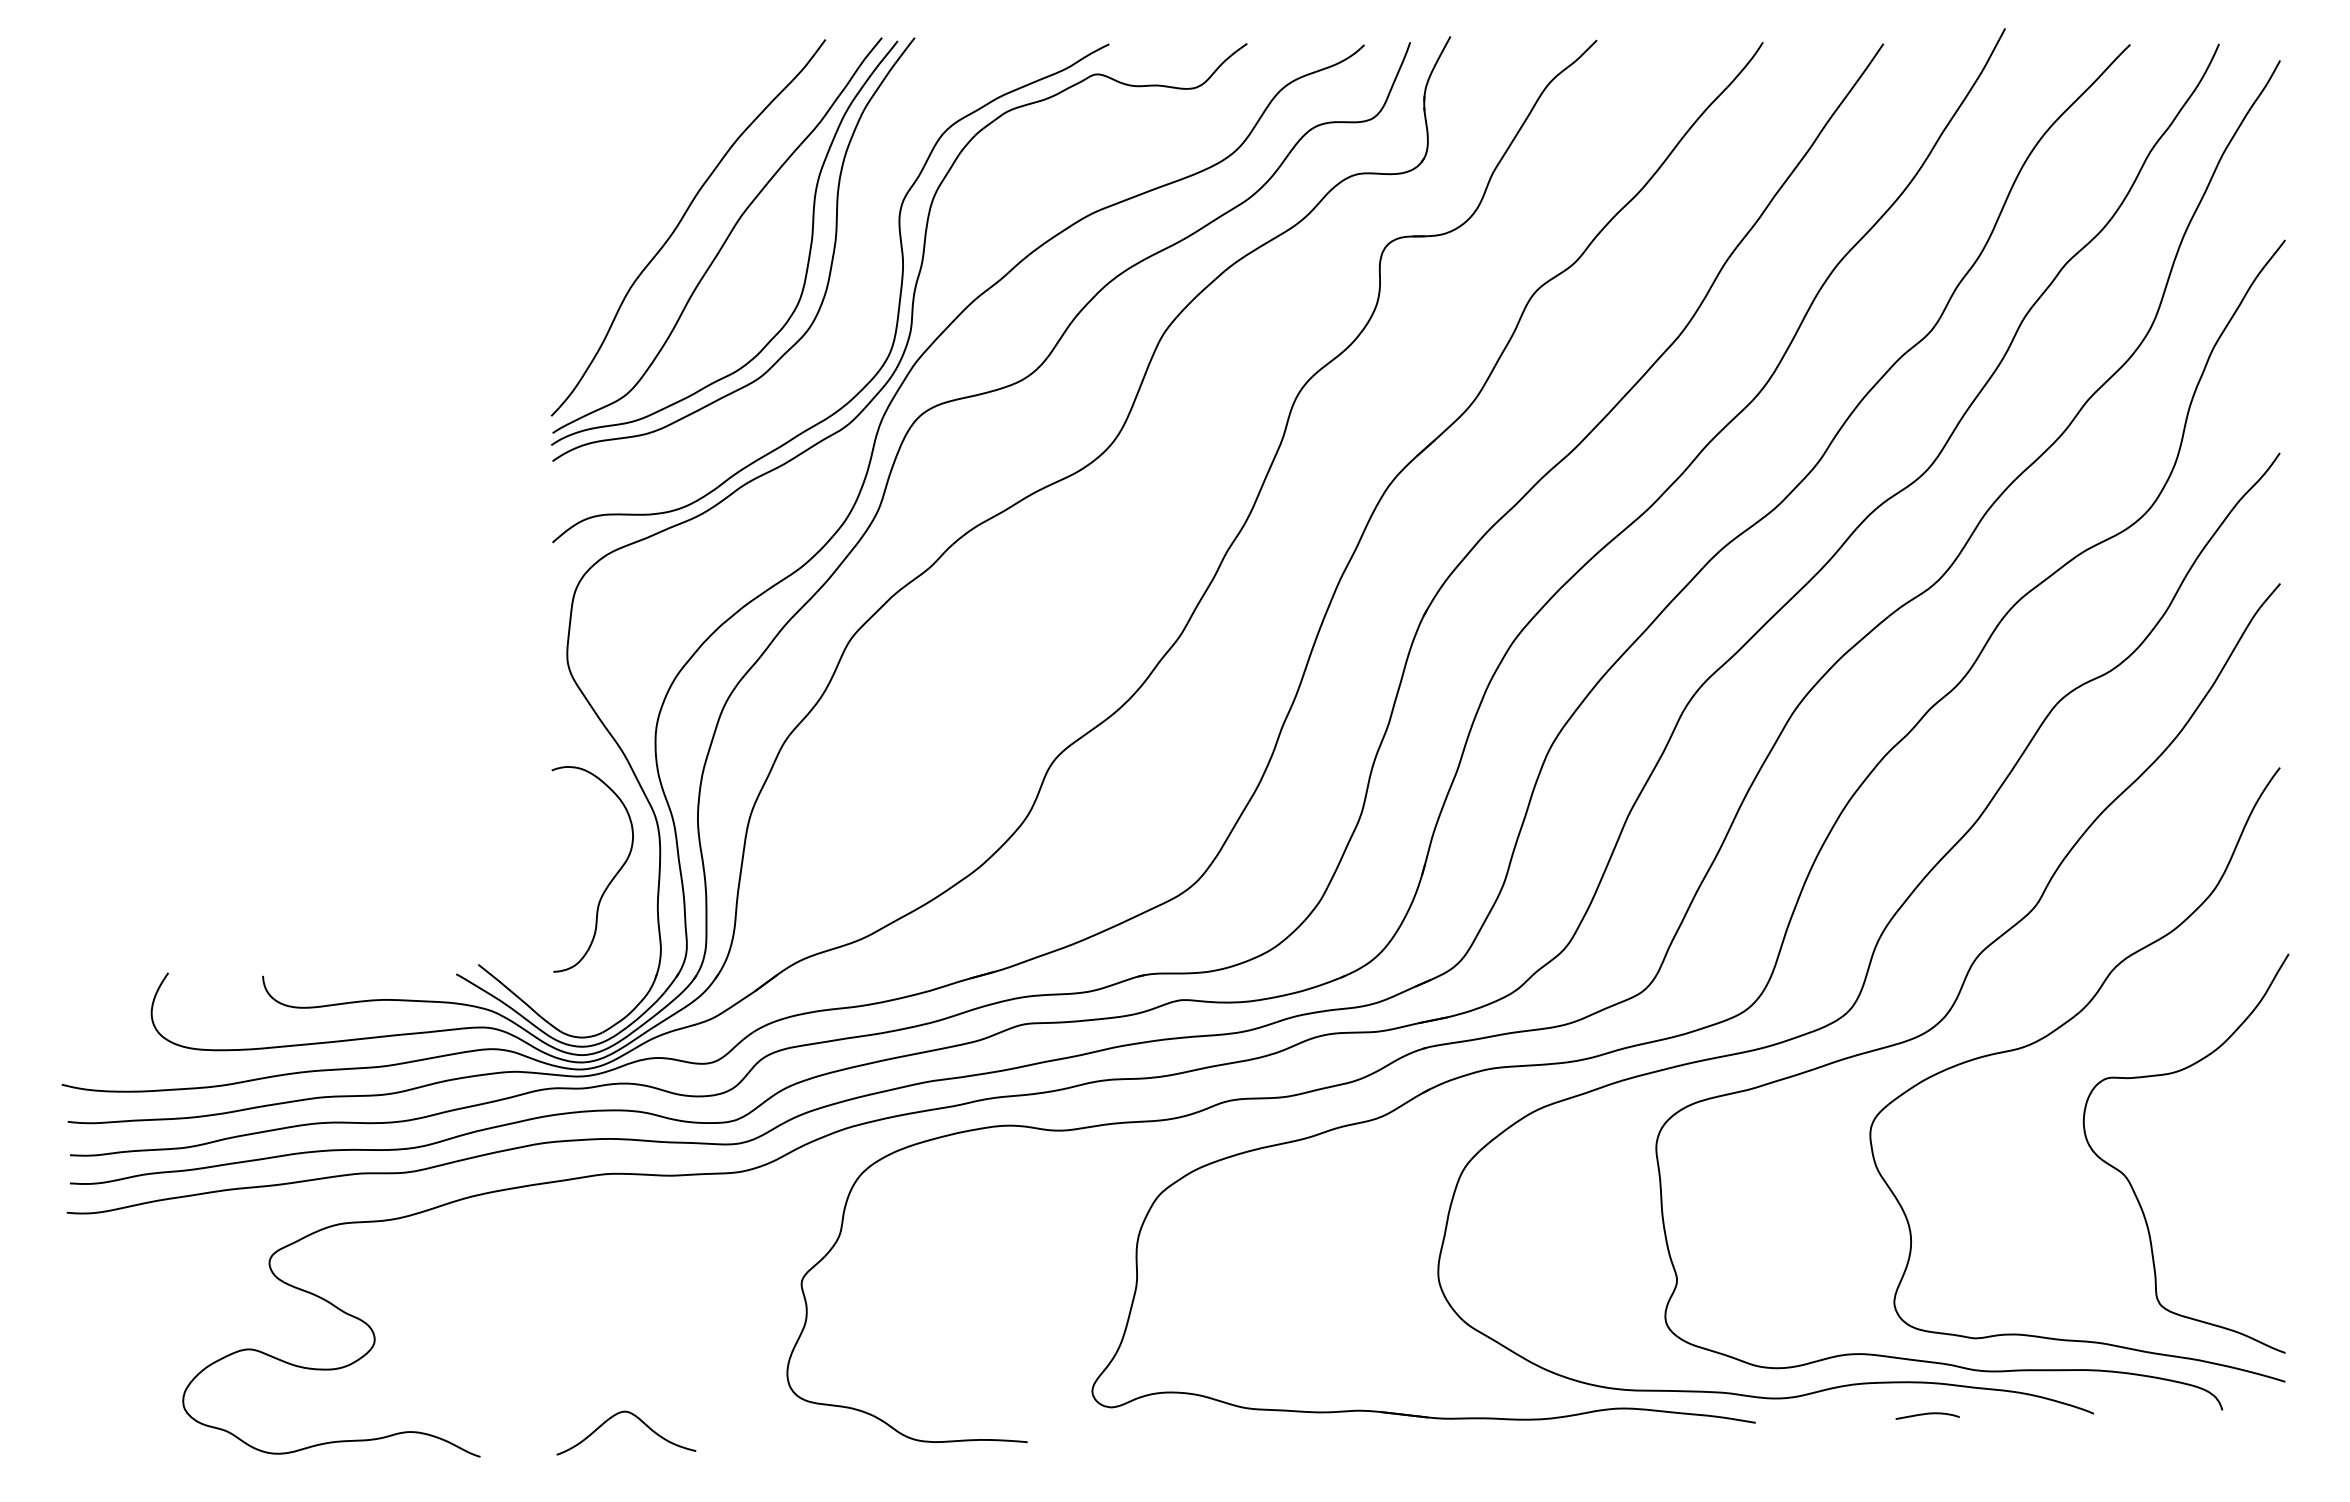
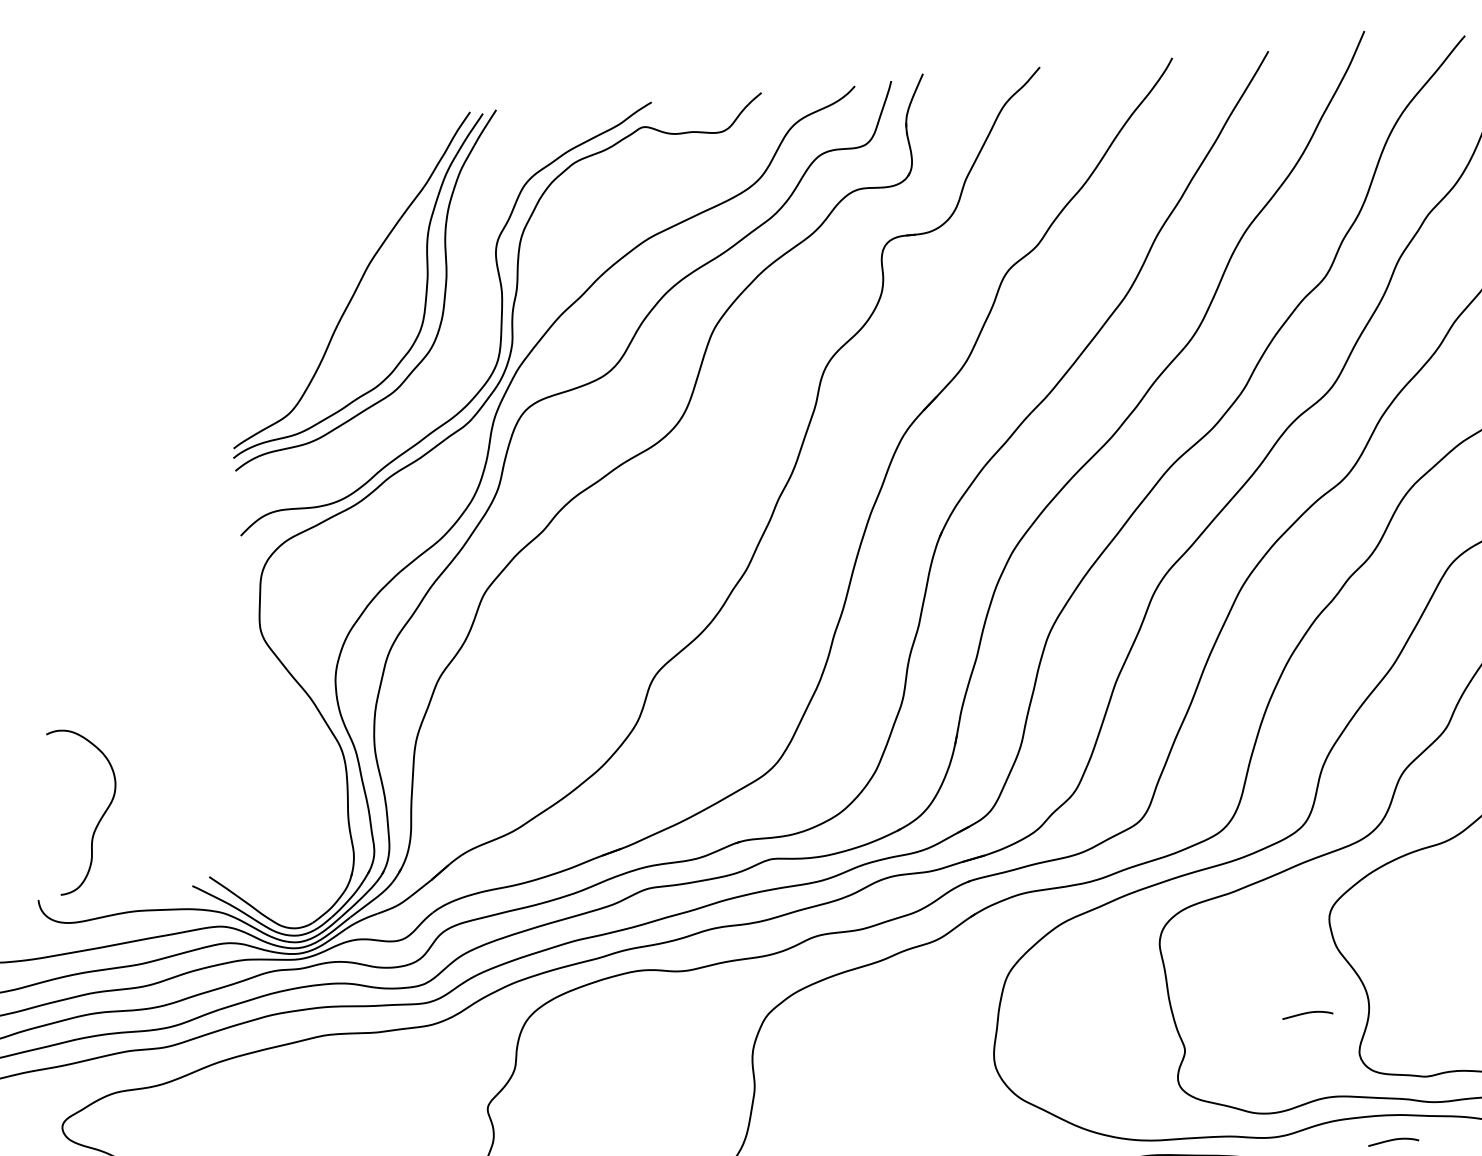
curve: (680, 223) -> (321, 273), removed
curve: (610, 880) -> (100, 818), moved
curve: (1833, 1247) -> (1307, 1013), added

